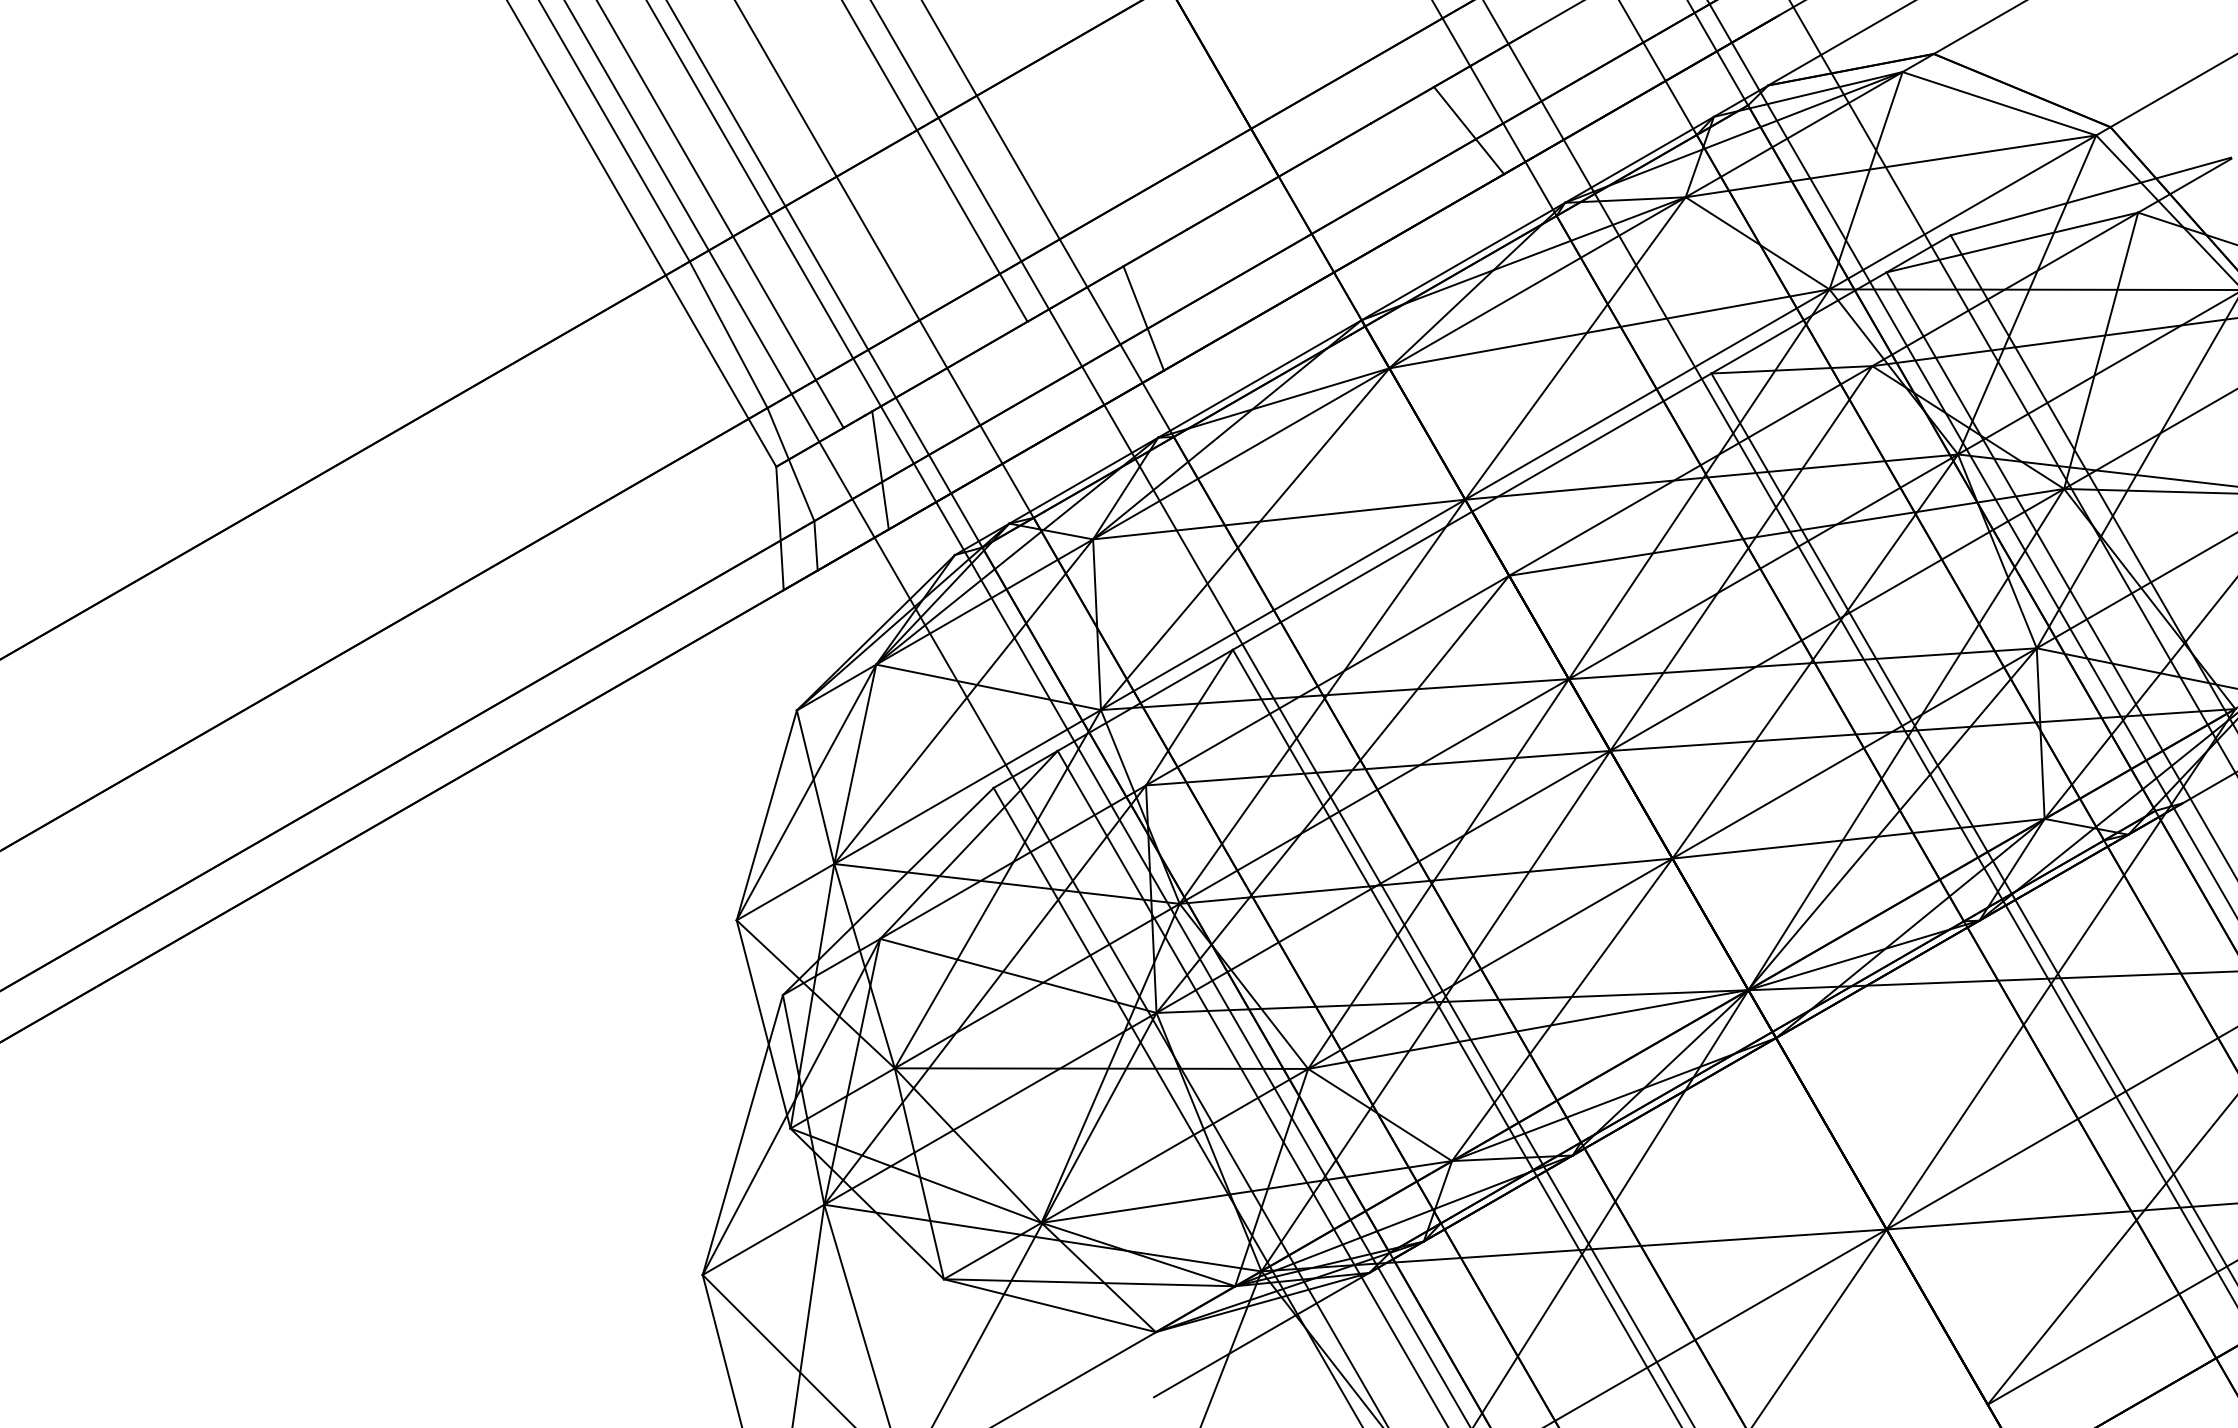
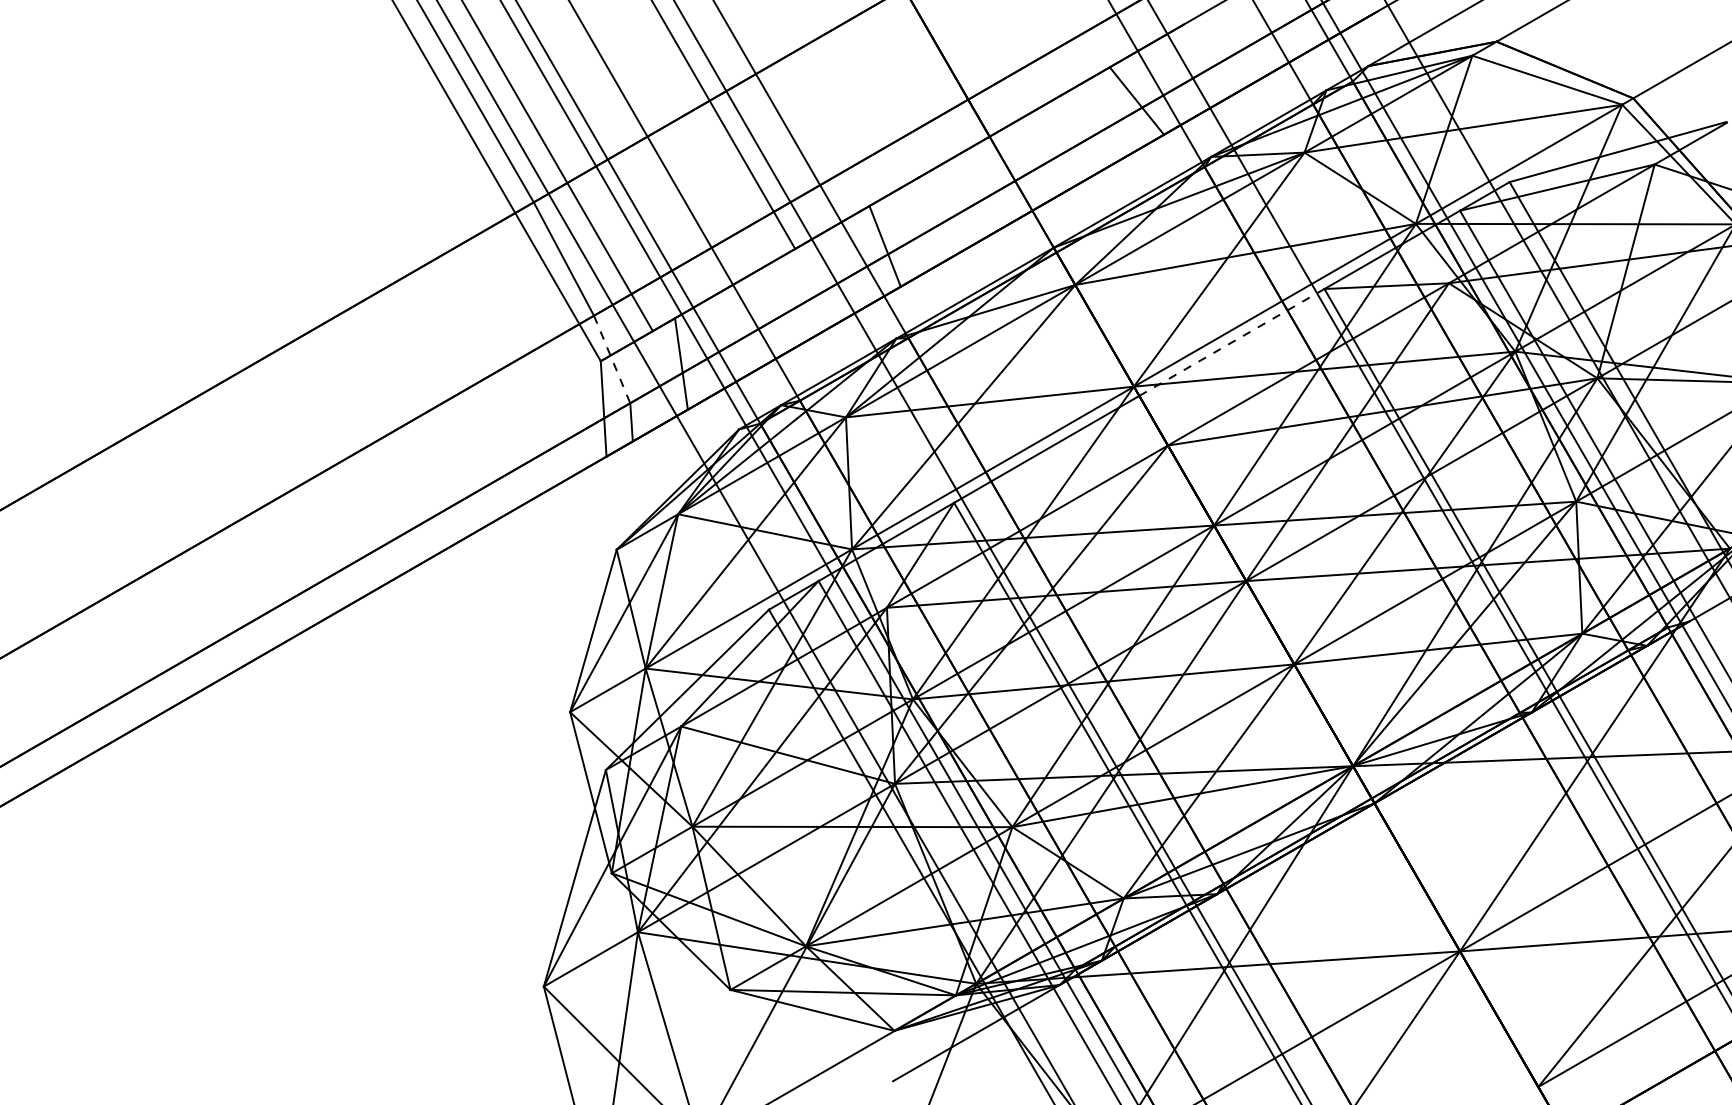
line: (1591, 442) -> (1231, 342), solid -> dashed
line: (791, 464) -> (612, 359), solid -> dashed

